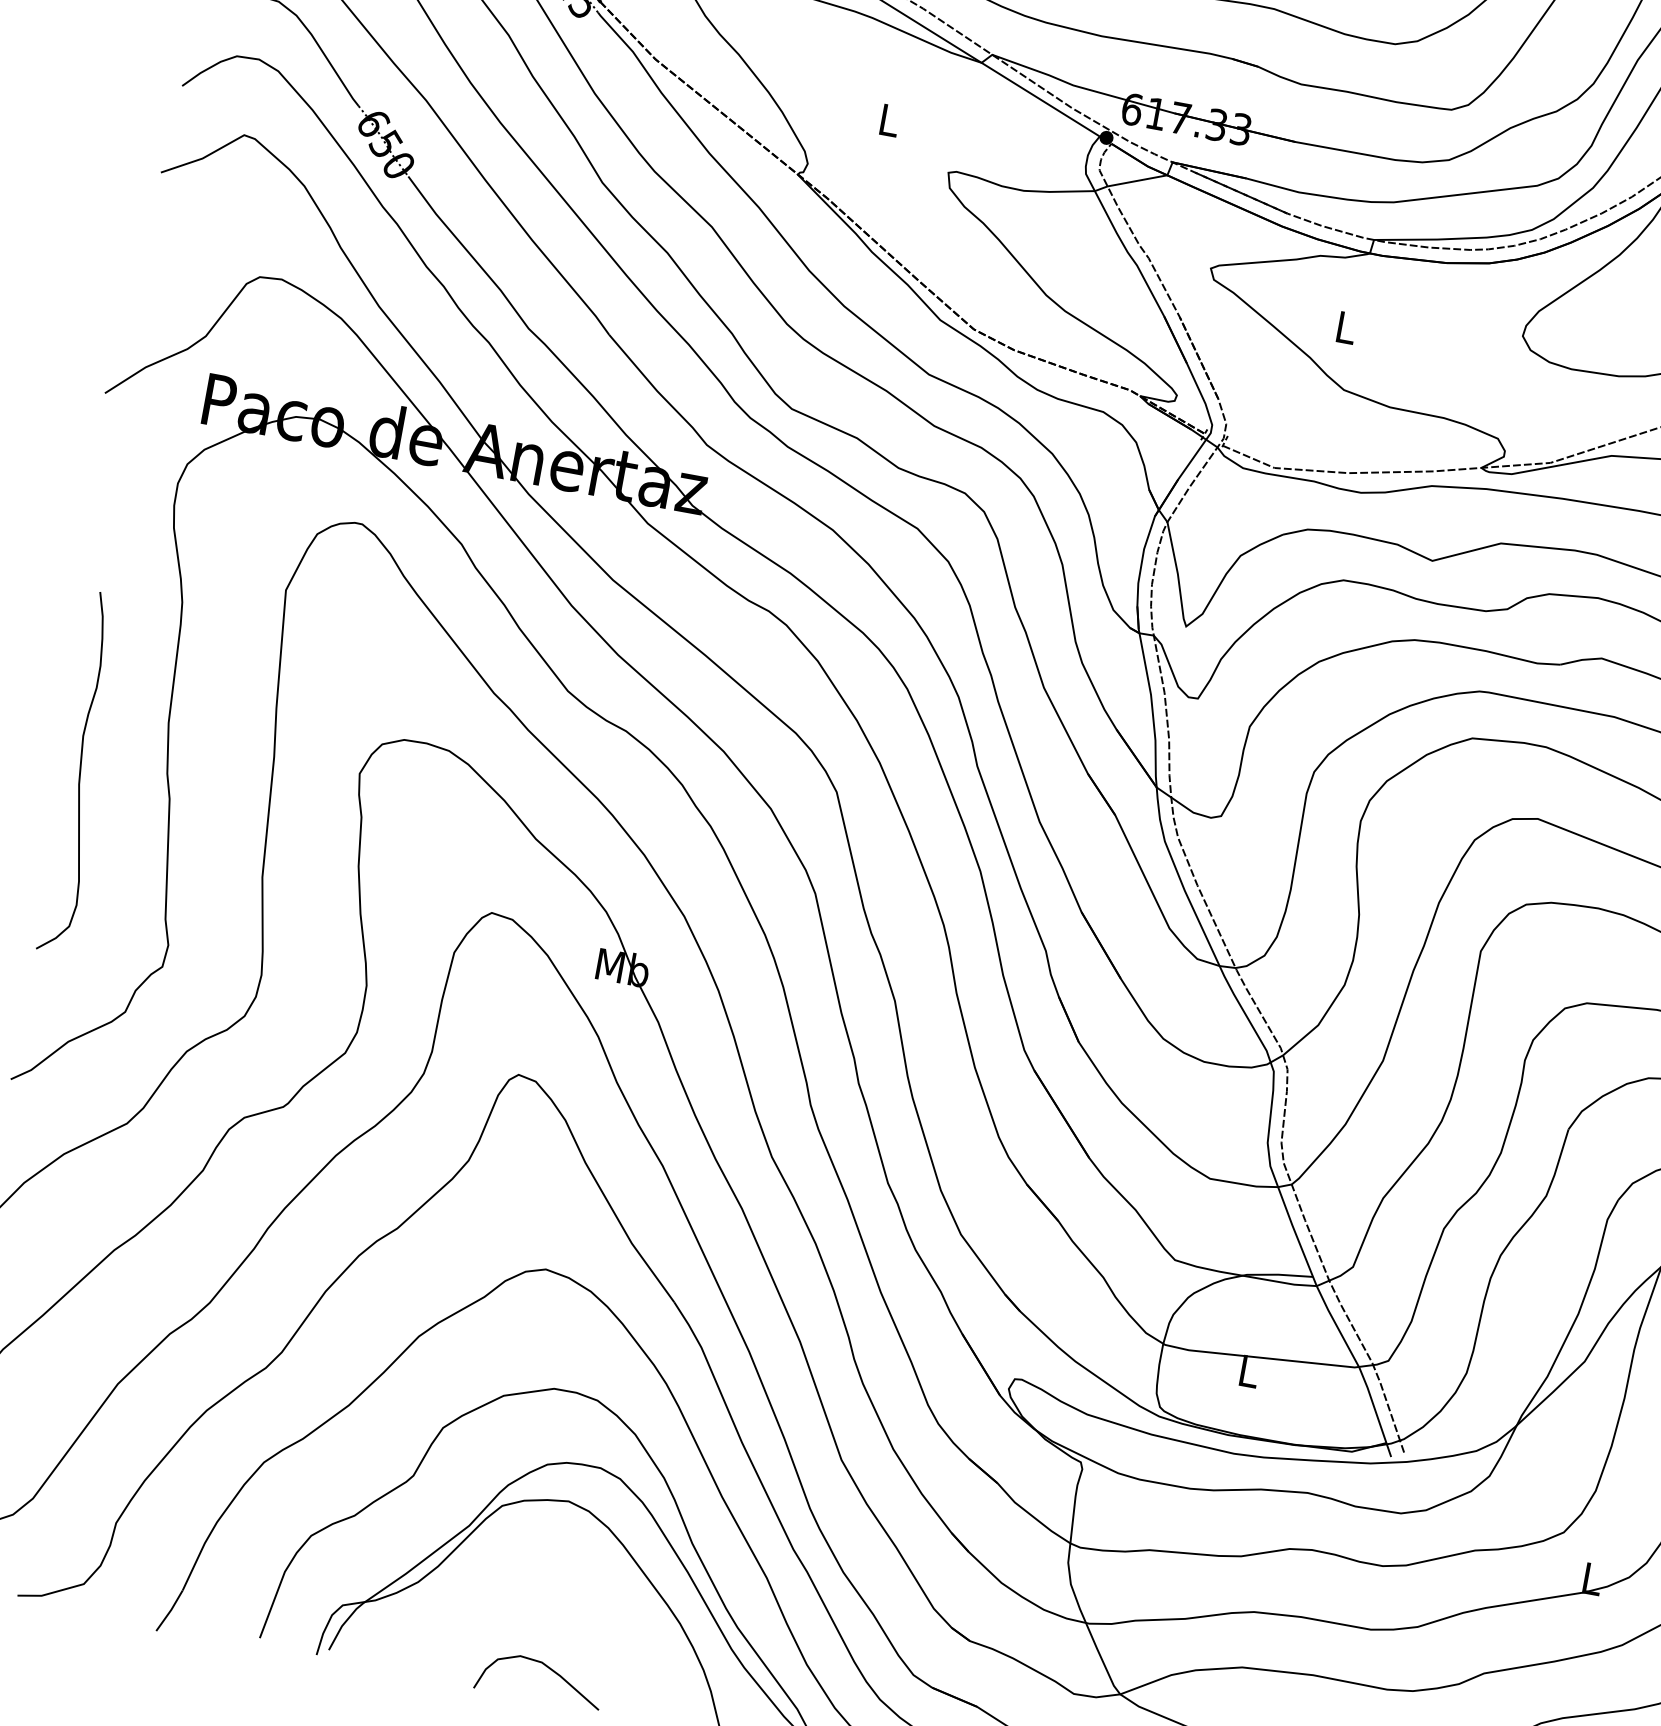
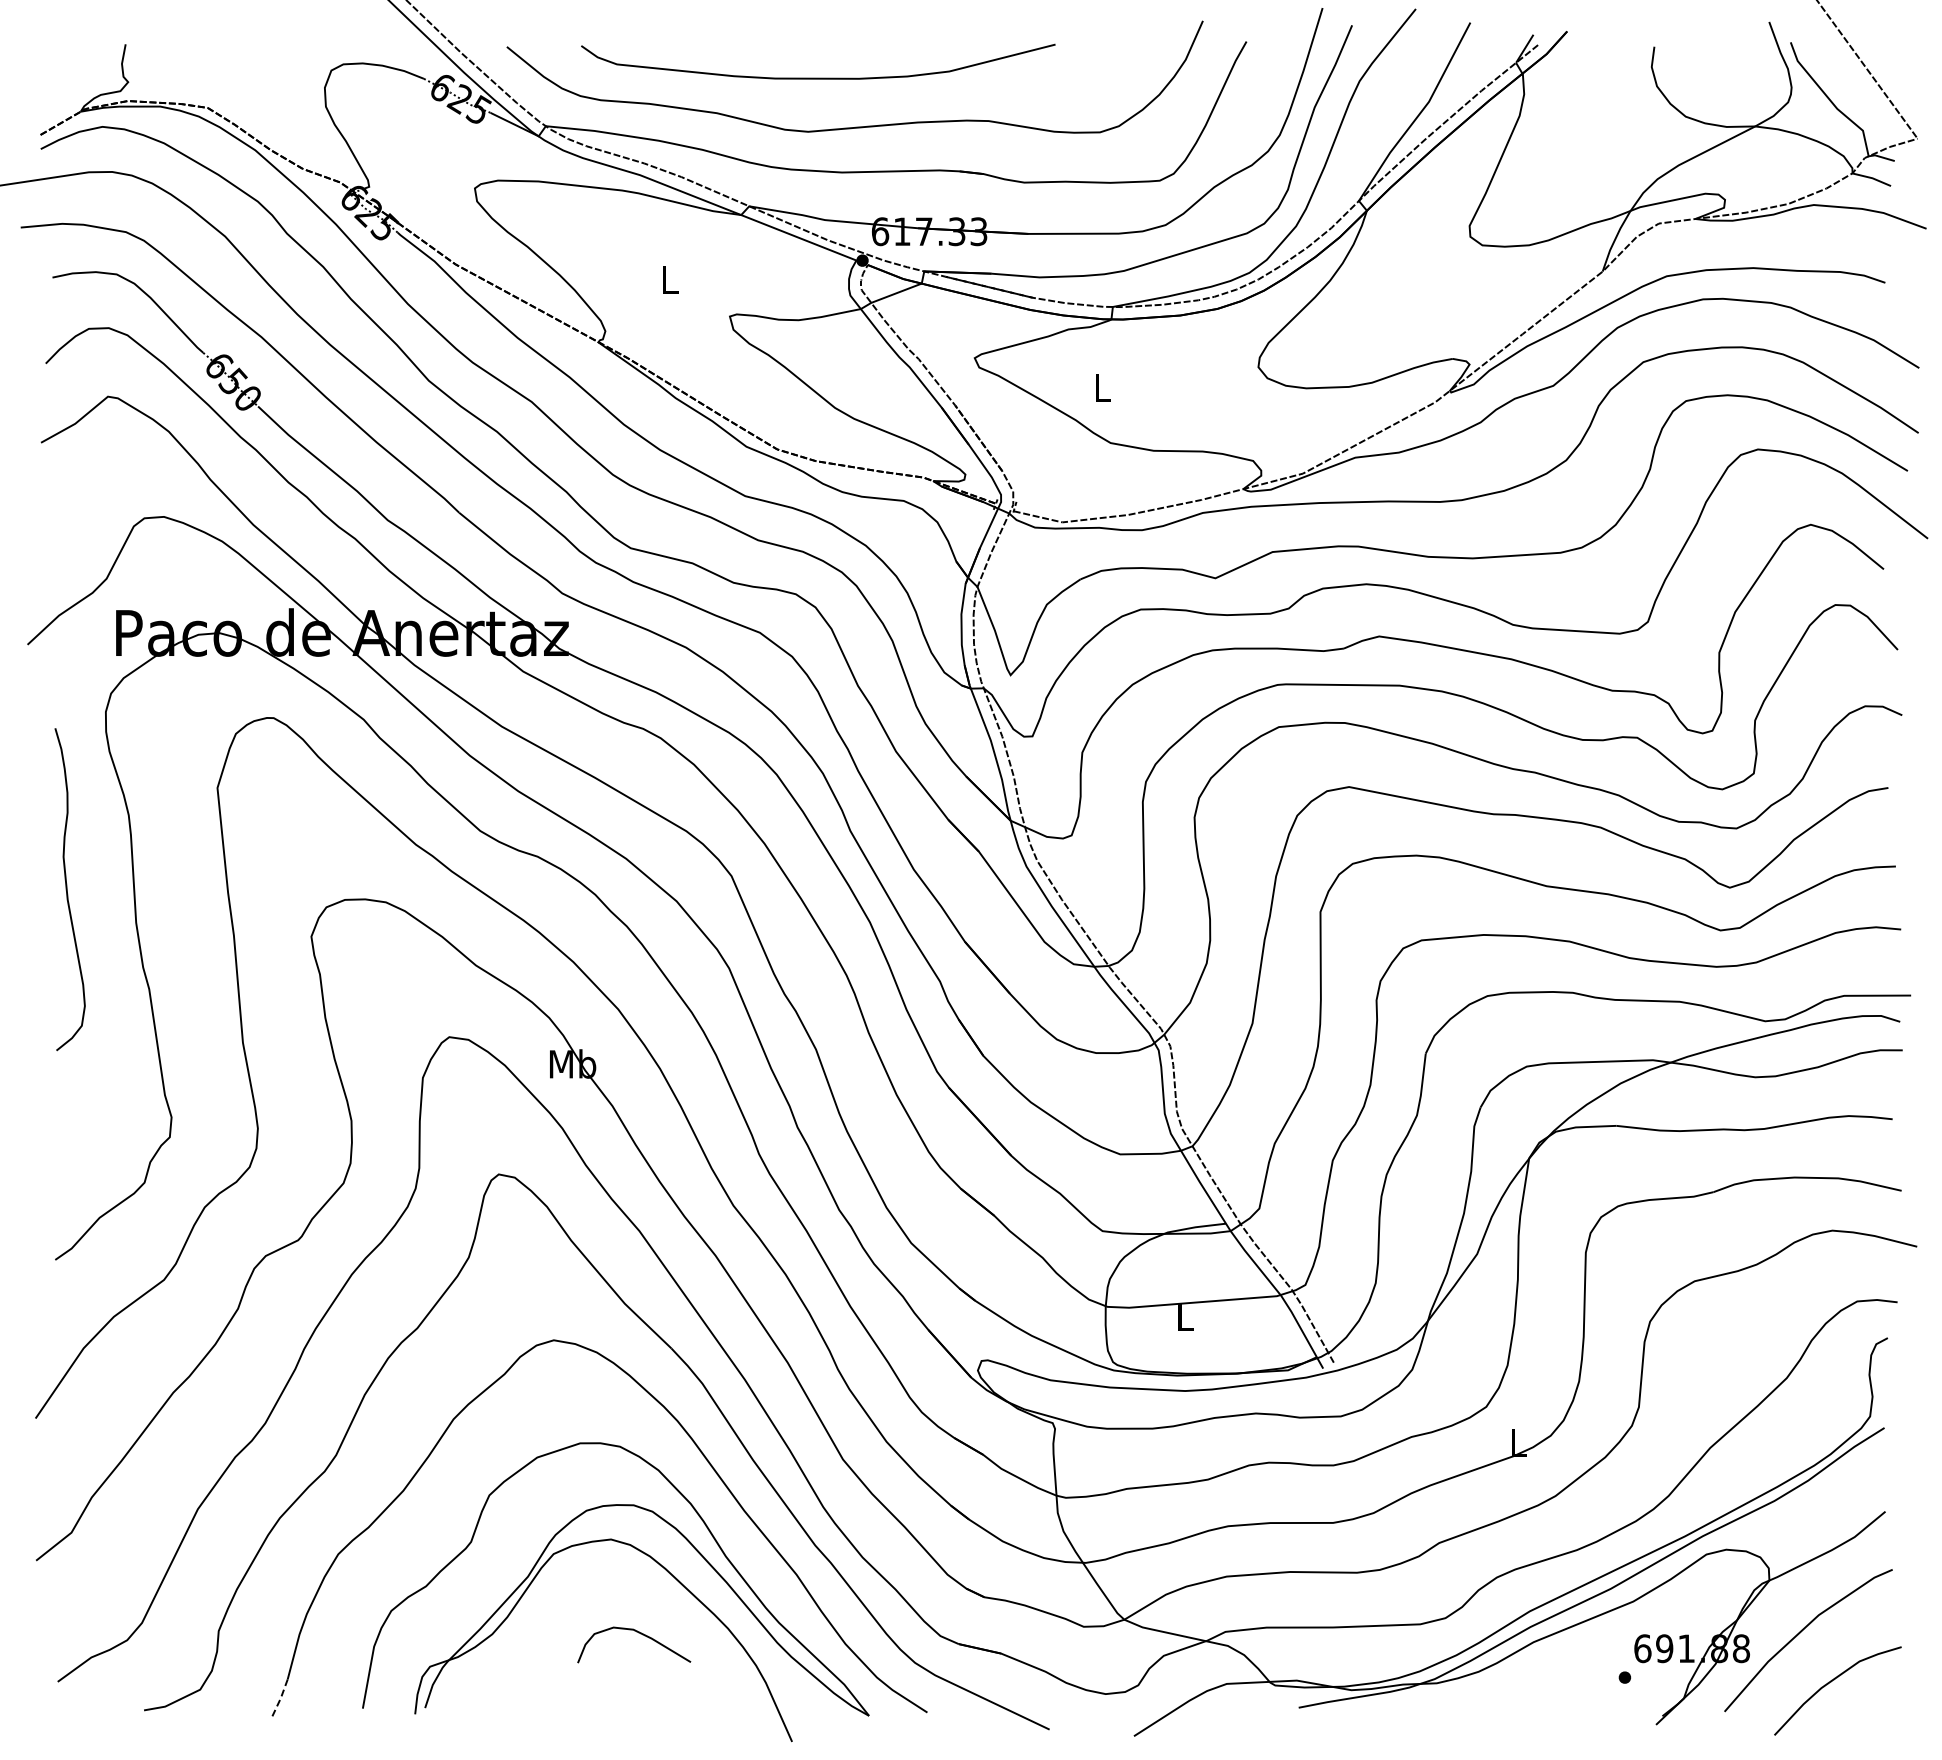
curve: (80, 772) -> (67, 889), moved
line: (170, 1611) -> (280, 1699), solid -> dashed
curve: (548, 1669) -> (640, 1634), moved

